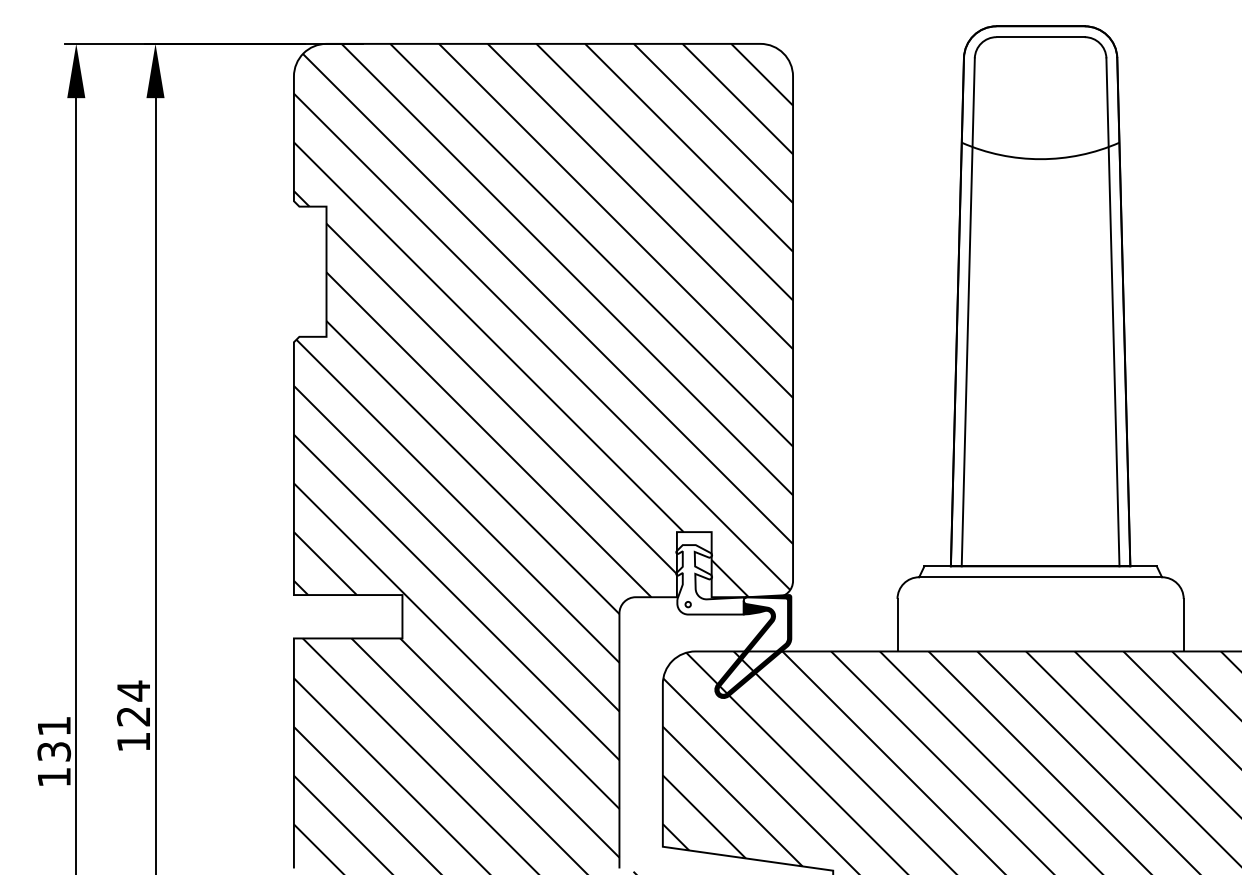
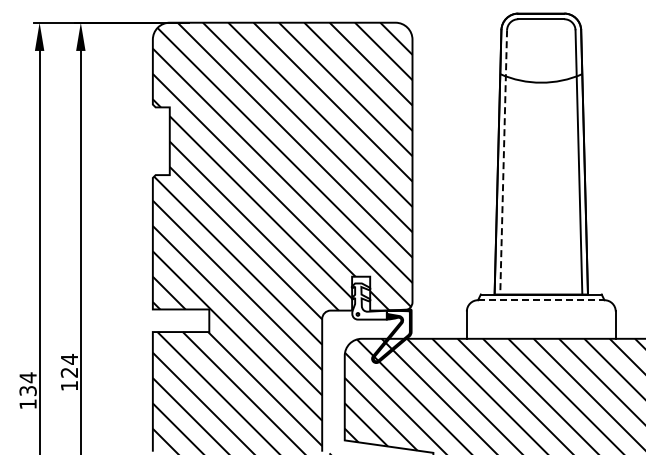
line: (967, 312) -> (503, 162), solid -> dashed
line: (1041, 577) -> (541, 300), solid -> dashed
text: (52, 725) -> (27, 377), 131 -> 134

